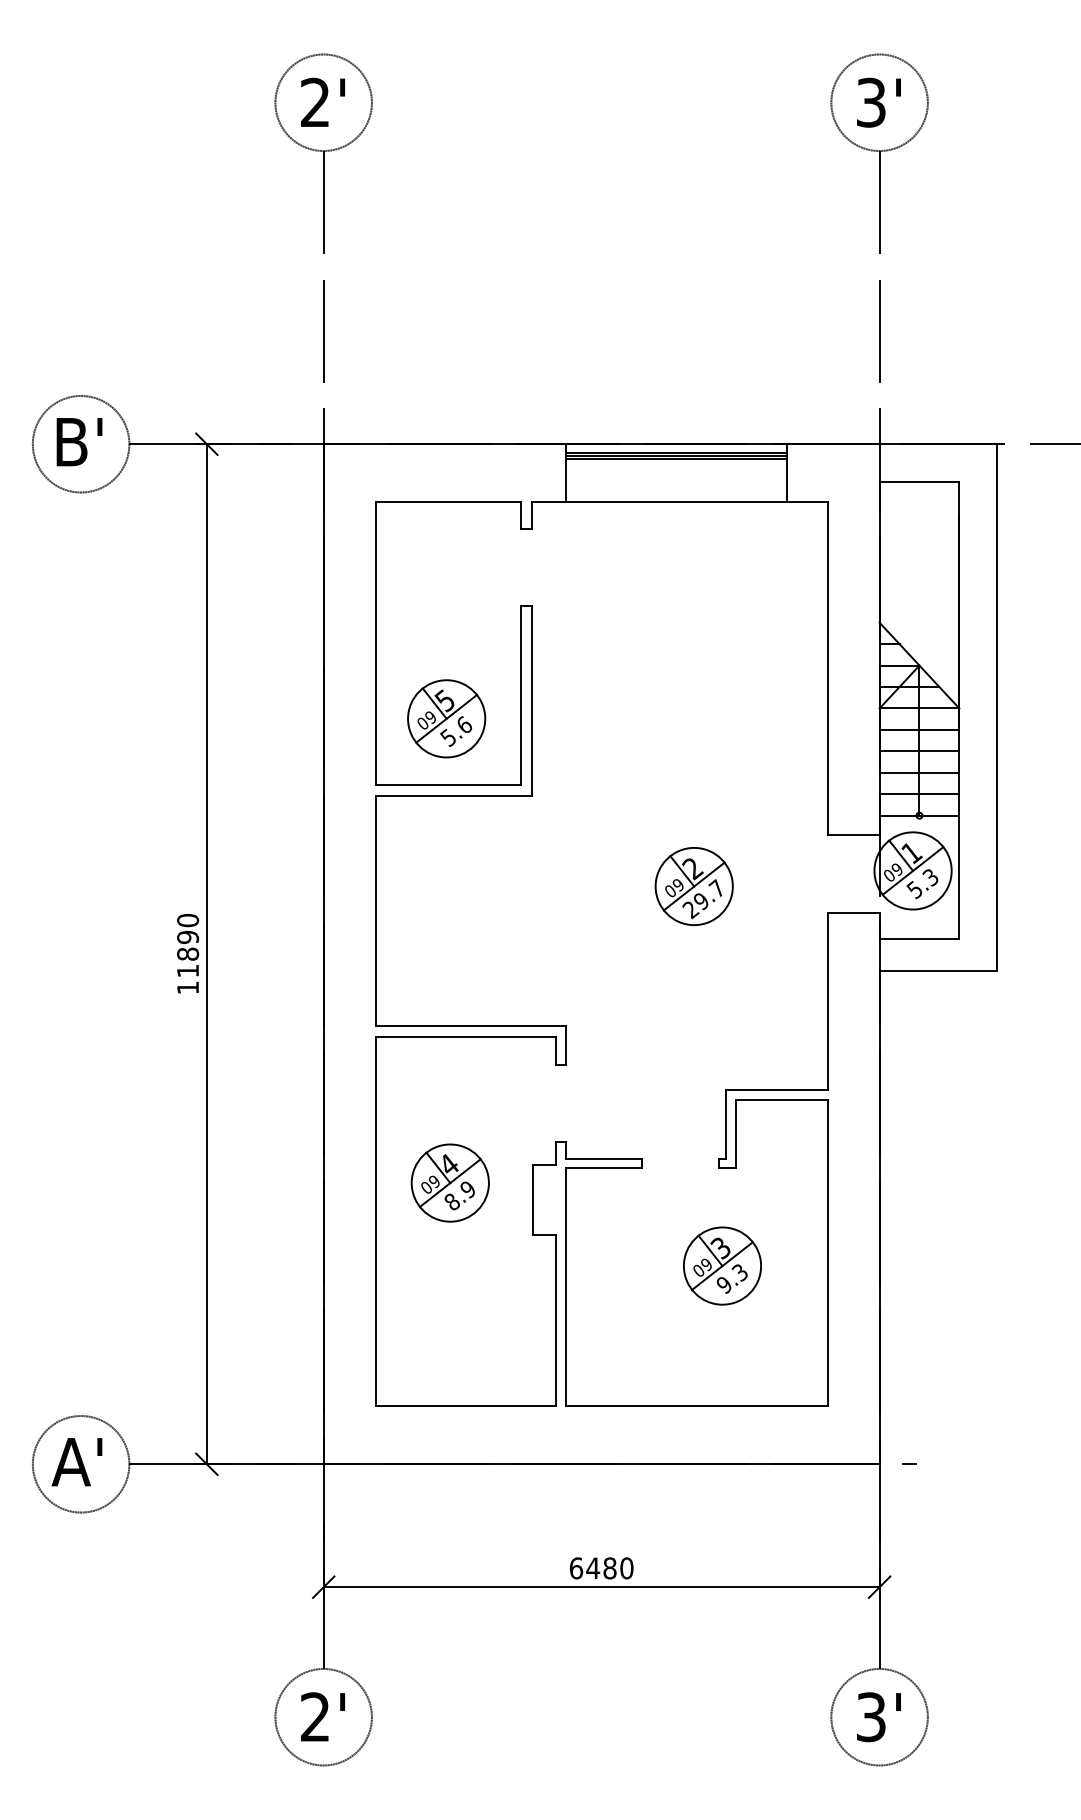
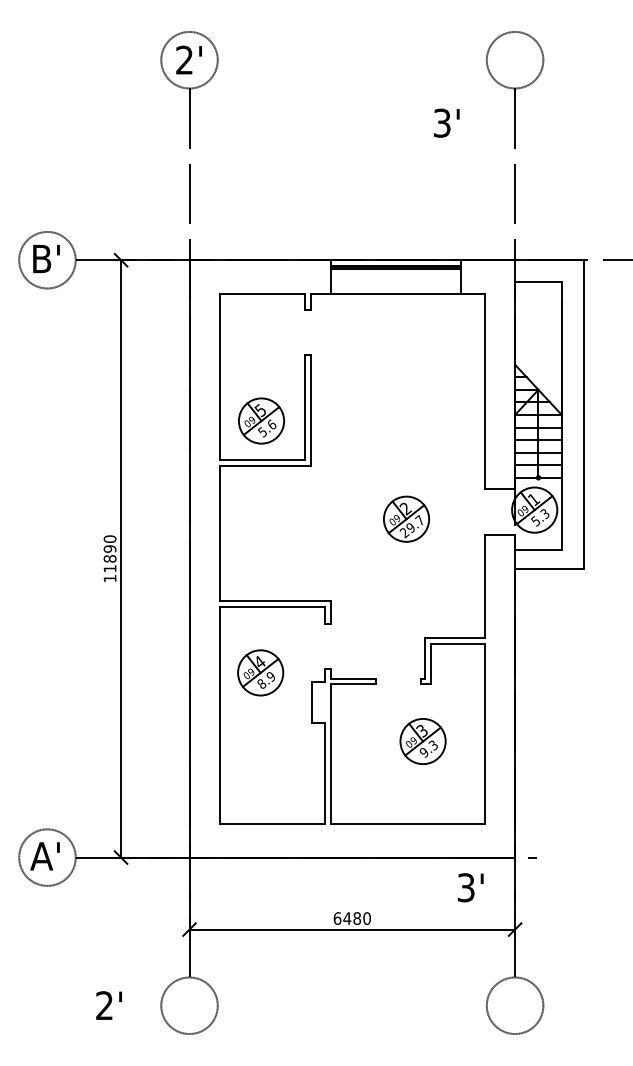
text: (878, 101) -> (446, 122), moved
part: (450, 1182) -> (260, 672), moved
text: (321, 1716) -> (108, 1005), moved
text: (878, 1716) -> (470, 887), moved

